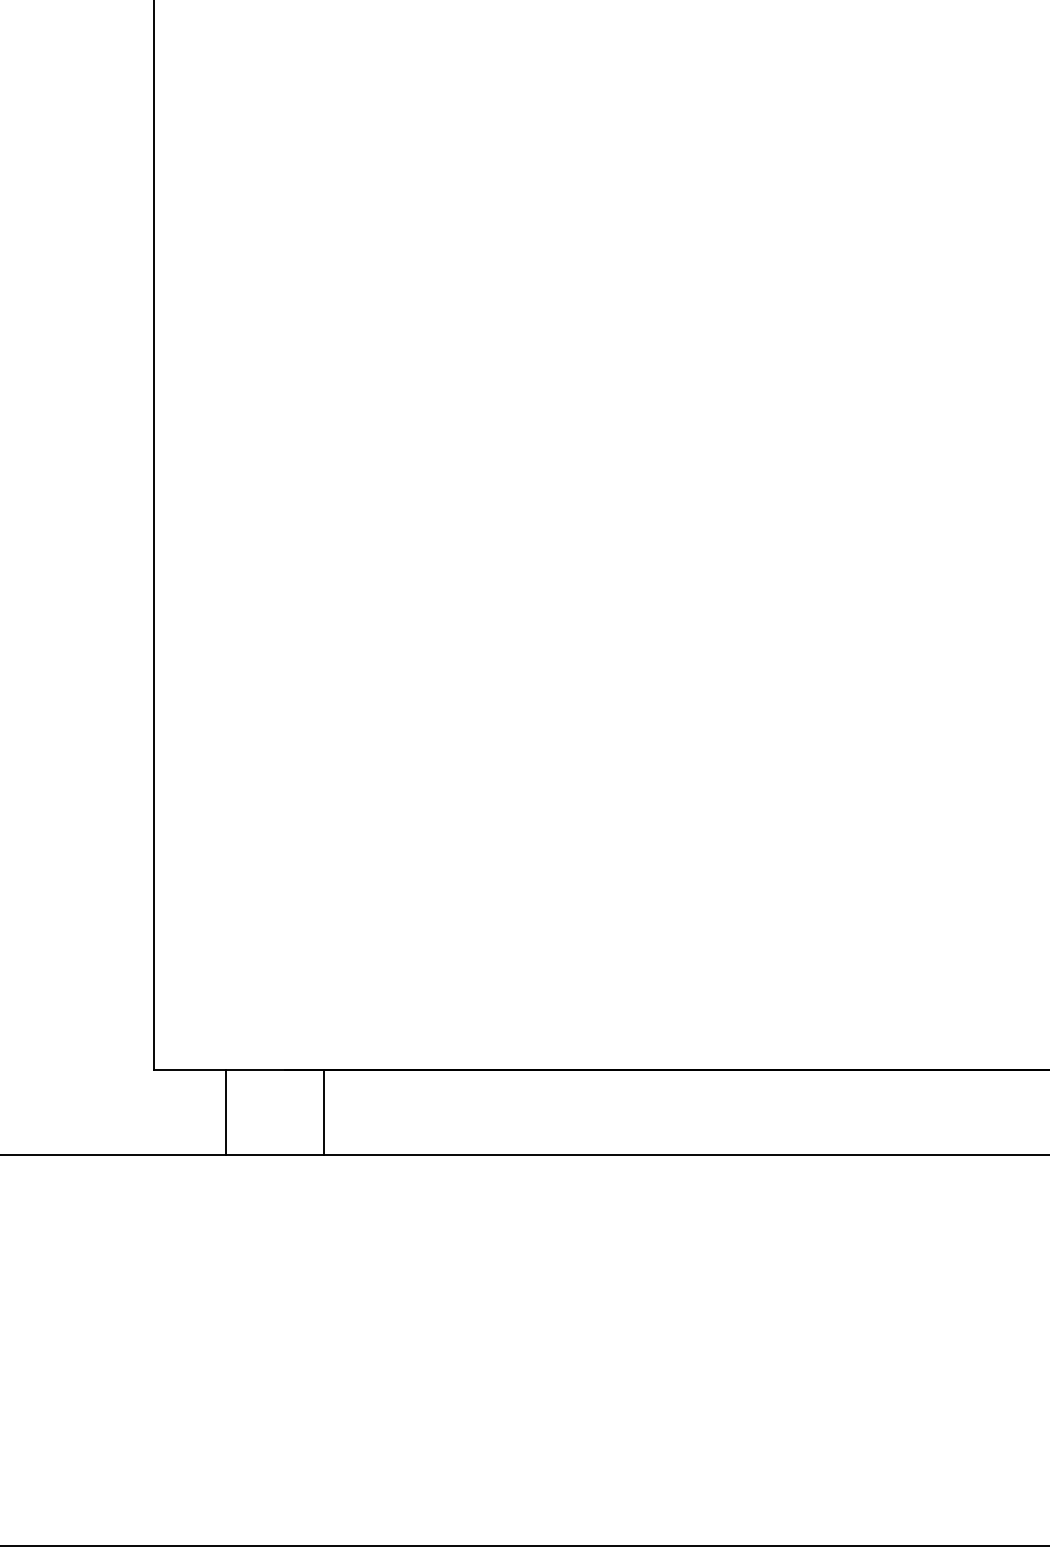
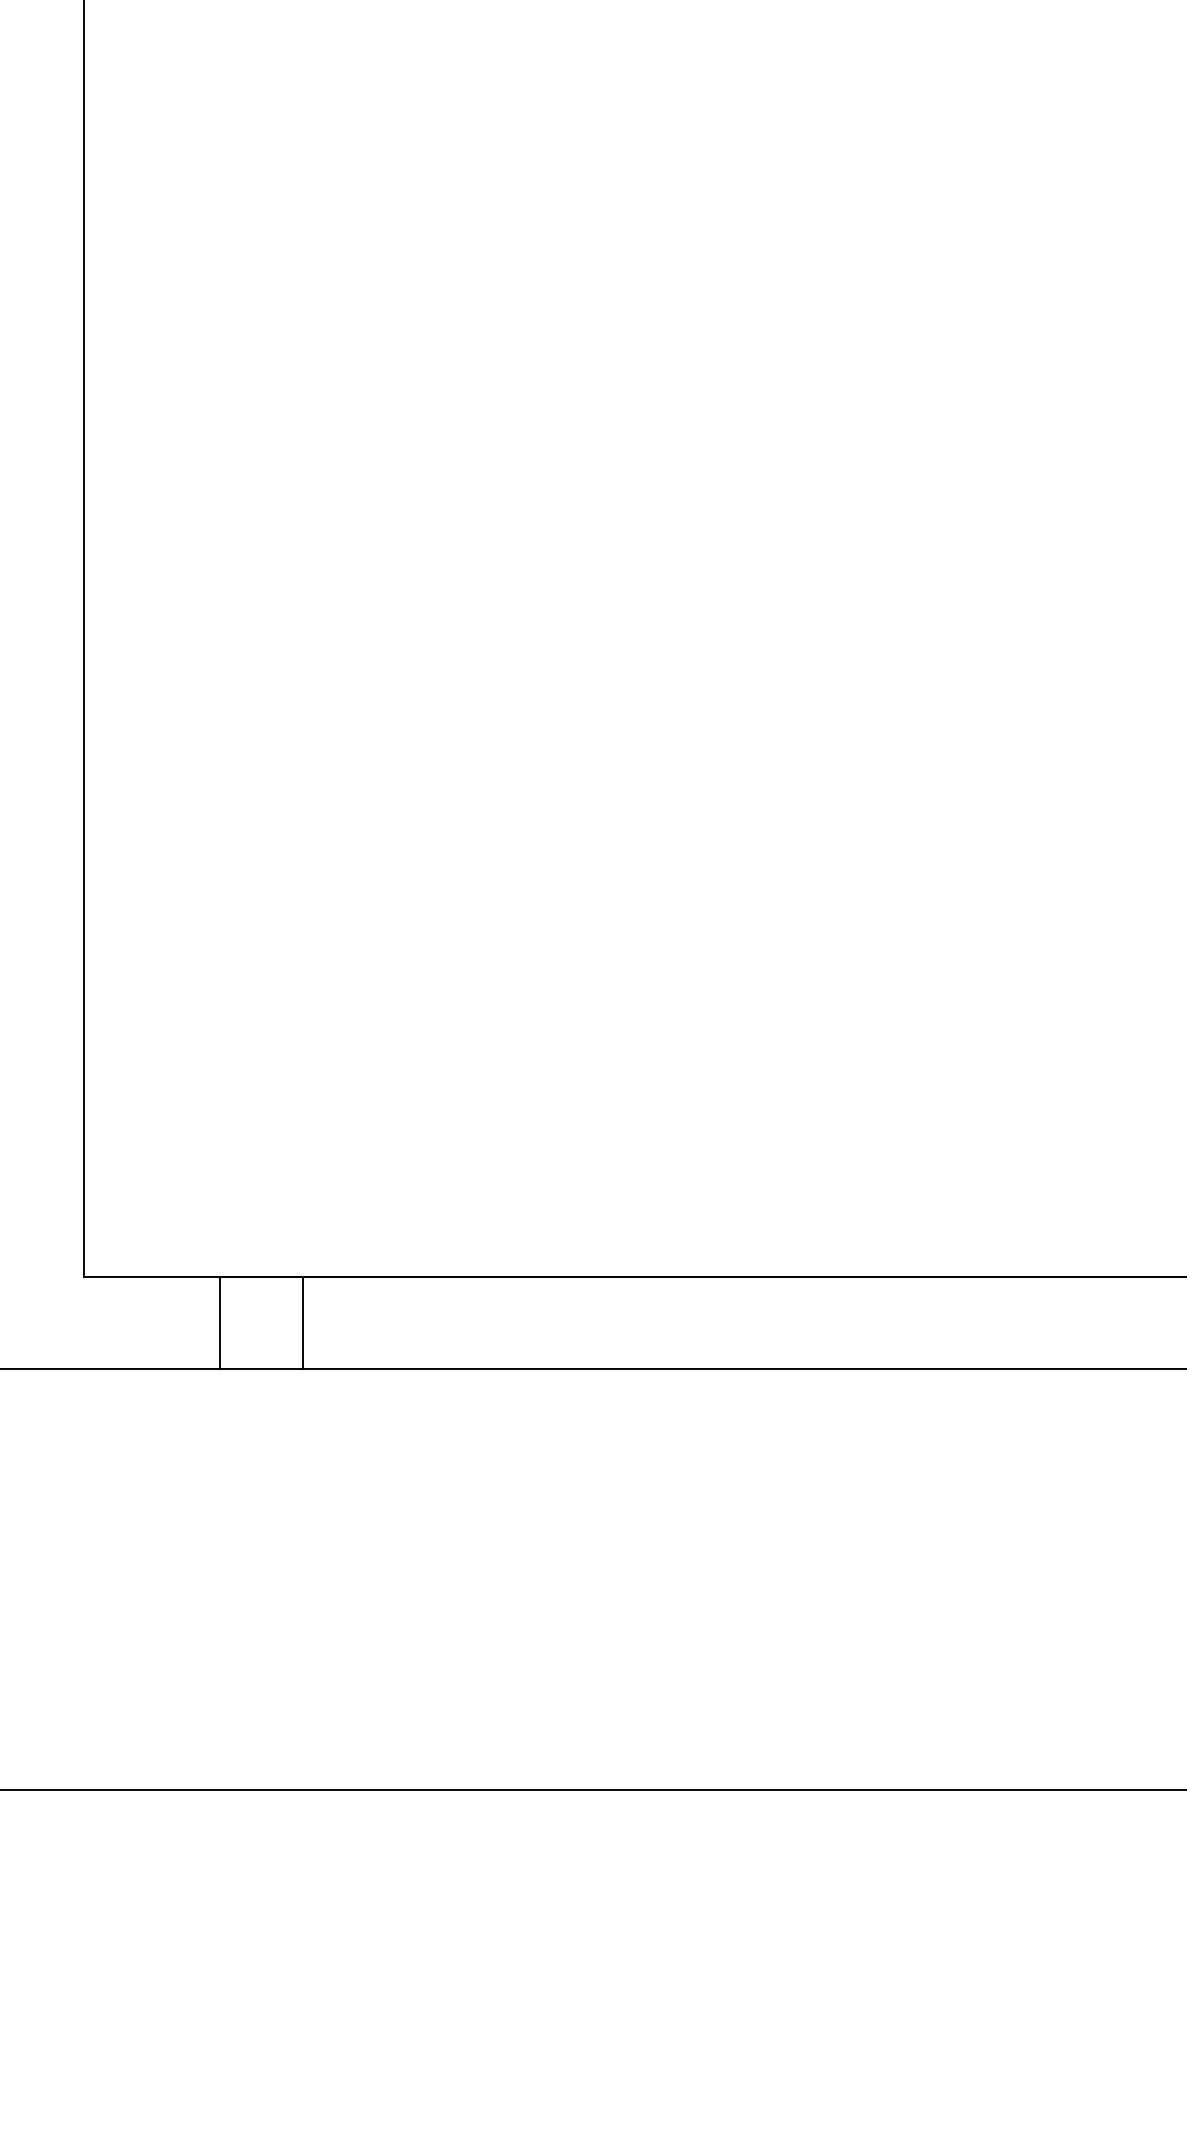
line: (225, 1111) -> (219, 1322), moved
line: (323, 1111) -> (303, 1322), moved

